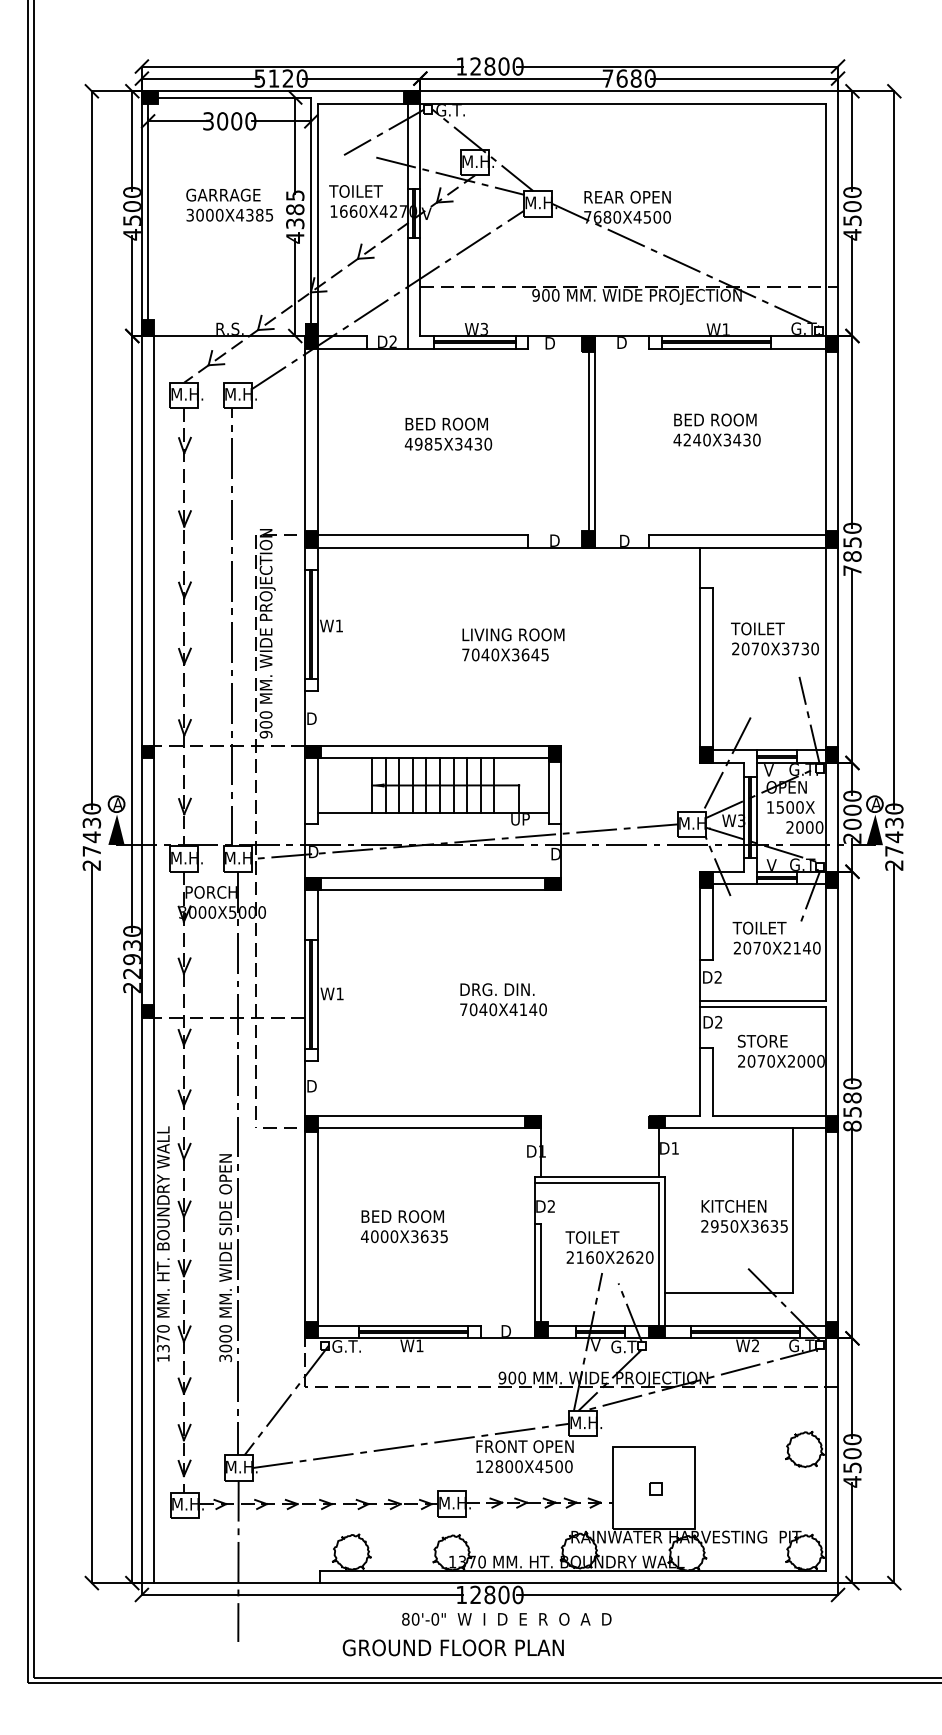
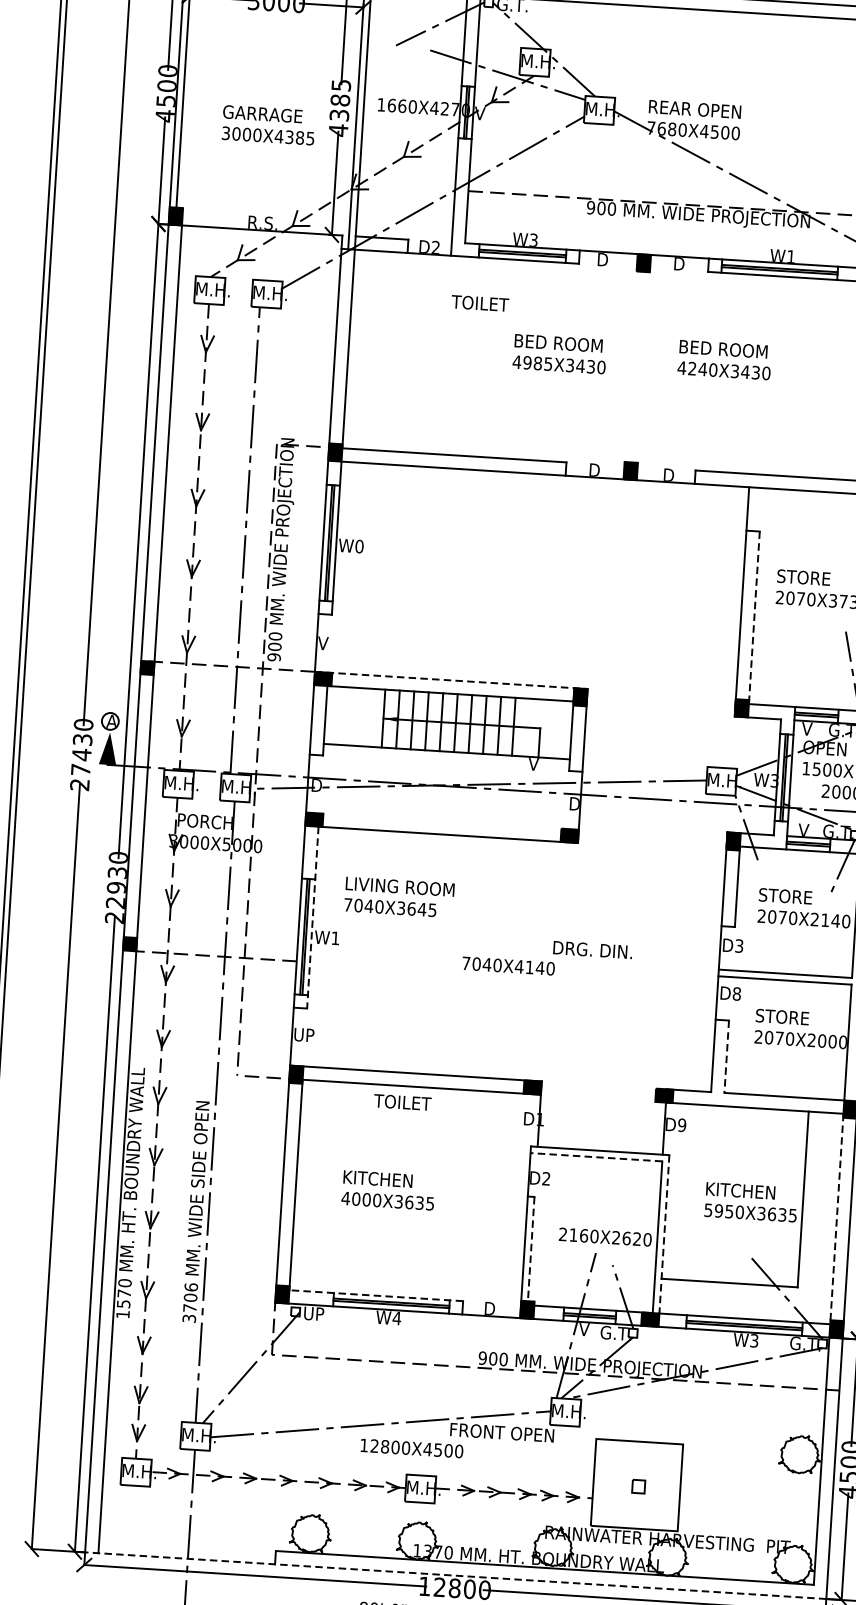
text: (355, 191) -> (479, 303), moved
text: (229, 204) -> (268, 124), moved
fill: (311, 335) -> (349, 235), removed
text: (716, 429) -> (724, 359), moved
text: (448, 433) -> (559, 353), moved
line: (588, 441) -> (637, 366), removed
line: (594, 441) -> (643, 367), removed
text: (339, 625) -> (359, 546), W1 -> W0
text: (757, 628) -> (804, 577), TOILET -> STORE
text: (513, 644) -> (399, 897), moved
line: (712, 669) -> (753, 617), solid -> dashed
text: (311, 718) -> (323, 643), D -> V
line: (433, 745) -> (451, 680), solid -> dashed
line: (726, 764) -> (762, 719), removed
text: (519, 819) -> (538, 764), UP -> V
line: (433, 877) -> (442, 820), removed
text: (759, 927) -> (786, 895), TOILET -> STORE
line: (317, 976) -> (312, 918), solid -> dashed
text: (717, 977) -> (738, 946), D2 -> D3
text: (497, 989) -> (592, 949), moved
text: (718, 1022) -> (736, 994), D2 -> D8
line: (712, 1081) -> (726, 1056), solid -> dashed
text: (316, 1086) -> (304, 1035), D -> UP
text: (675, 1148) -> (682, 1125), D1 -> D9
line: (597, 1183) -> (596, 1157), solid -> dashed
text: (403, 1216) -> (388, 1179), BED ROOM -> KITCHEN
text: (704, 1226) -> (708, 1210), 2950X3635 -> 5950X3635
line: (825, 1226) -> (836, 1218), solid -> dashed
text: (592, 1237) -> (402, 1102), moved
line: (665, 1251) -> (664, 1234), solid -> dashed
line: (541, 1274) -> (531, 1250), solid -> dashed
line: (399, 1325) -> (376, 1295), solid -> dashed
text: (225, 1338) -> (190, 1297), 3000 -> 3706
text: (419, 1345) -> (396, 1318), W1 -> W4
text: (346, 1346) -> (318, 1314), G.T. -> UP
text: (755, 1346) -> (754, 1341), W2 -> W3
text: (162, 1348) -> (122, 1303), 1370 -> 1570
text: (524, 1466) -> (411, 1448), moved
line: (489, 1583) -> (455, 1576), solid -> dashed

